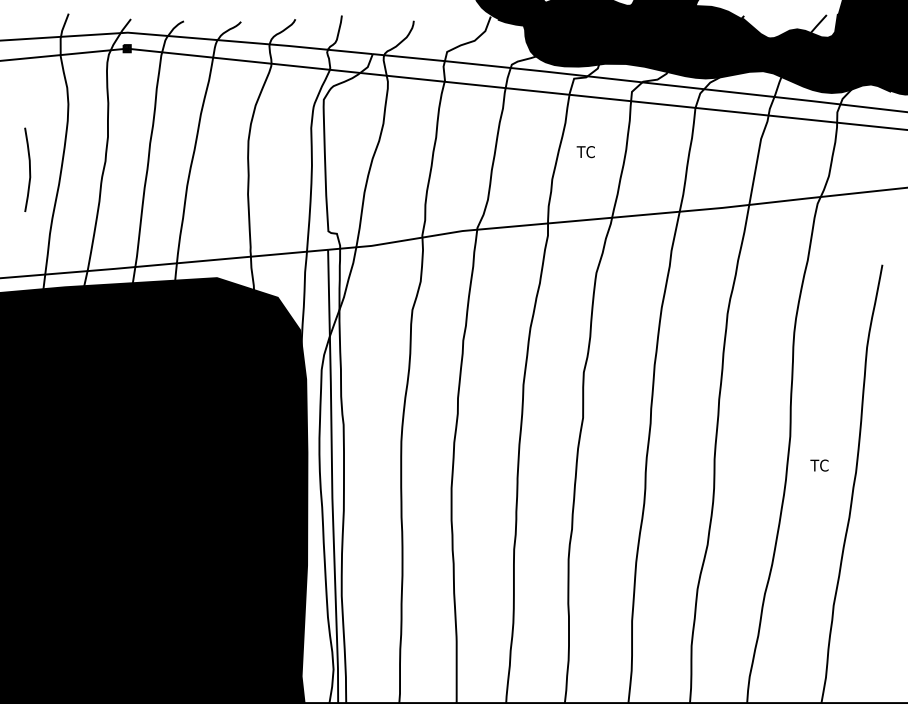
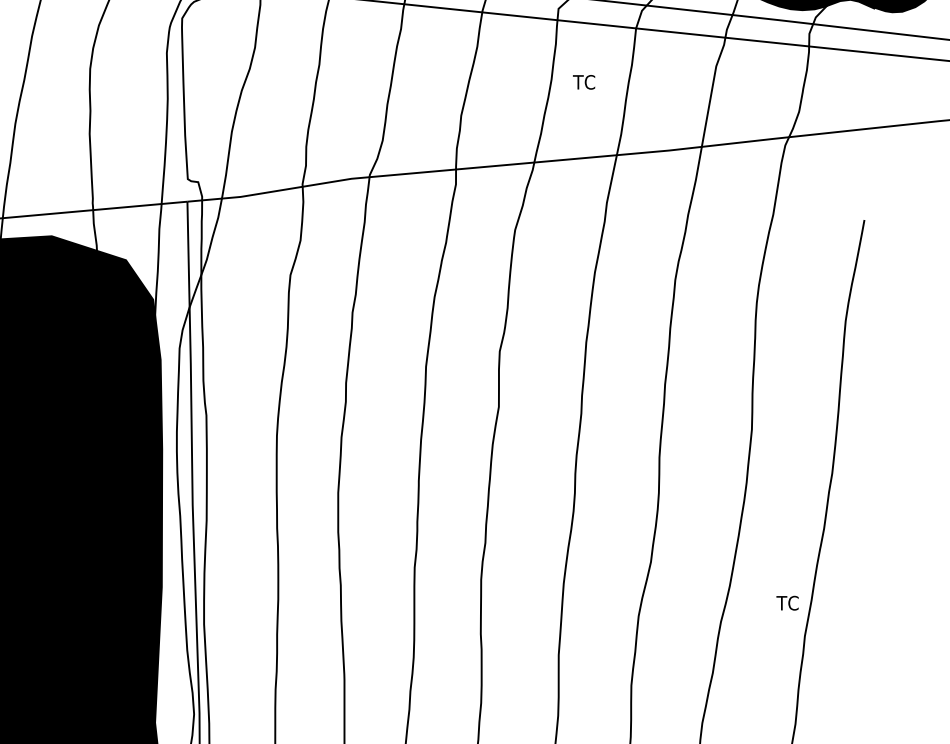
text: (585, 152) -> (583, 82), moved
text: (819, 465) -> (787, 603), moved

